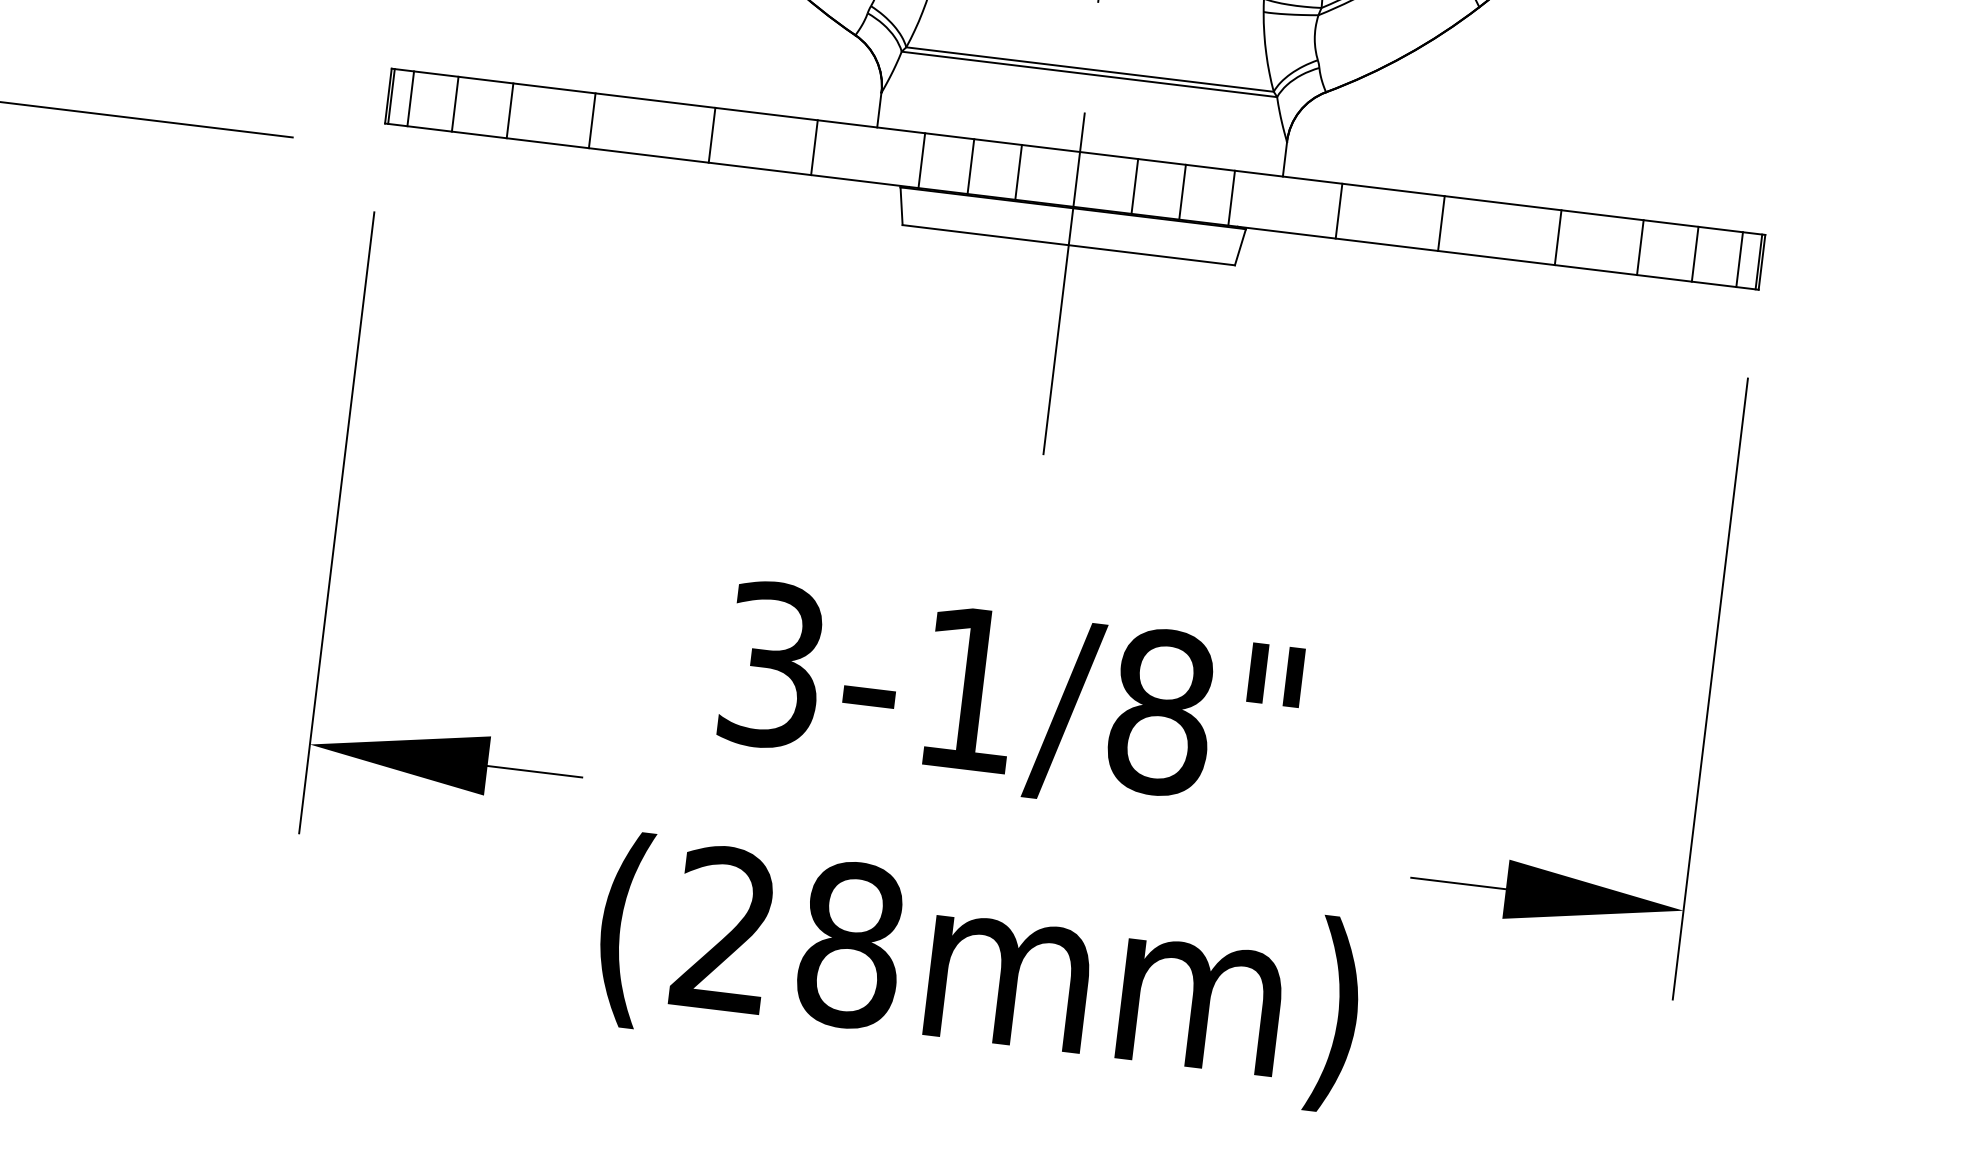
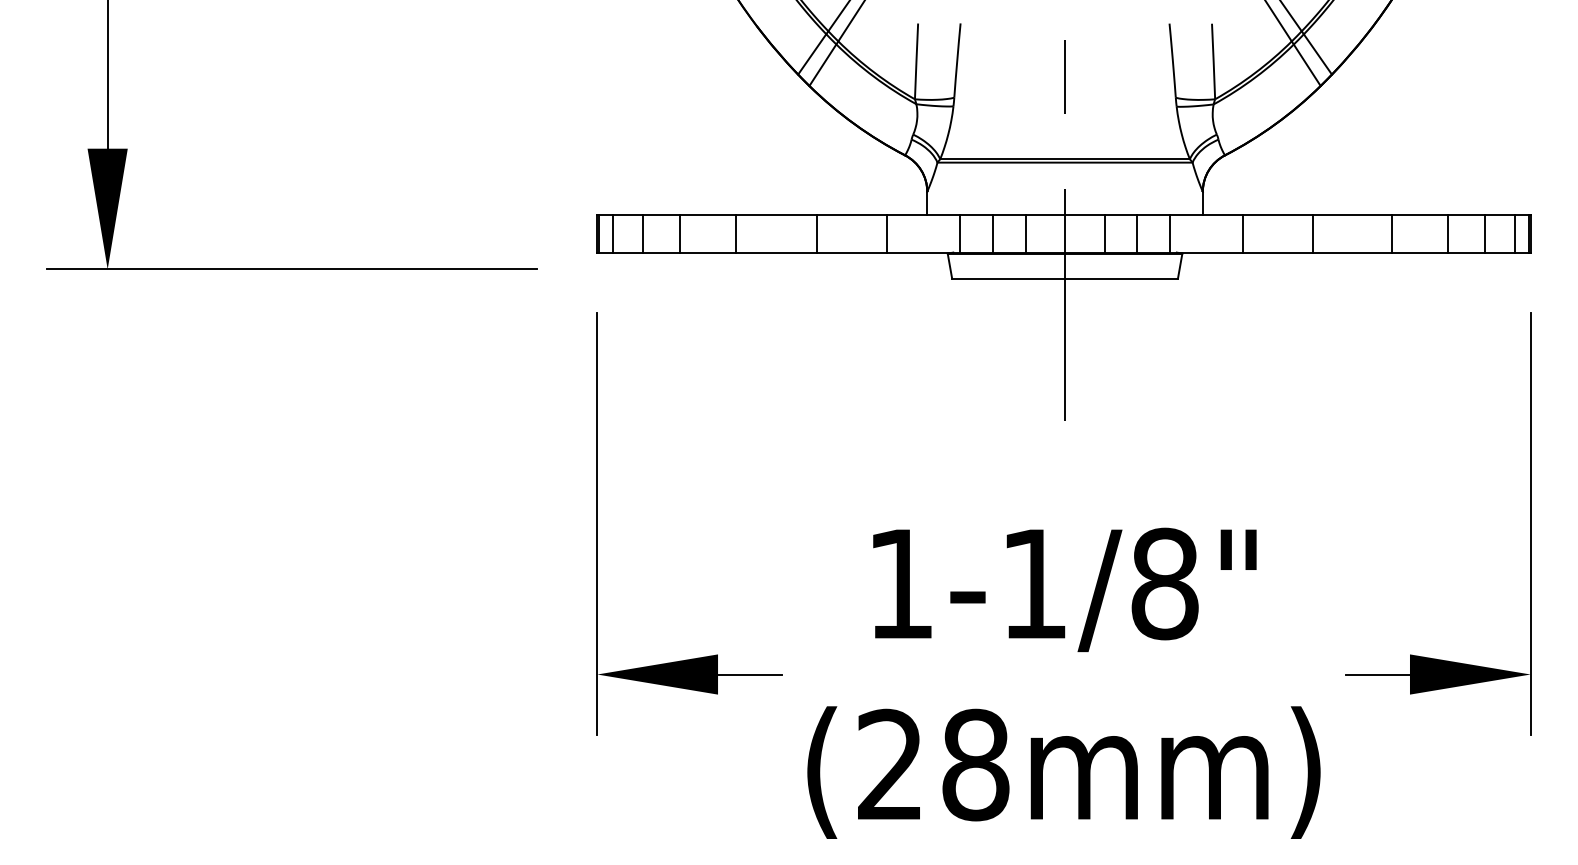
text: (772, 664) -> (900, 583), 3-1/8" -> 1-1/8"

